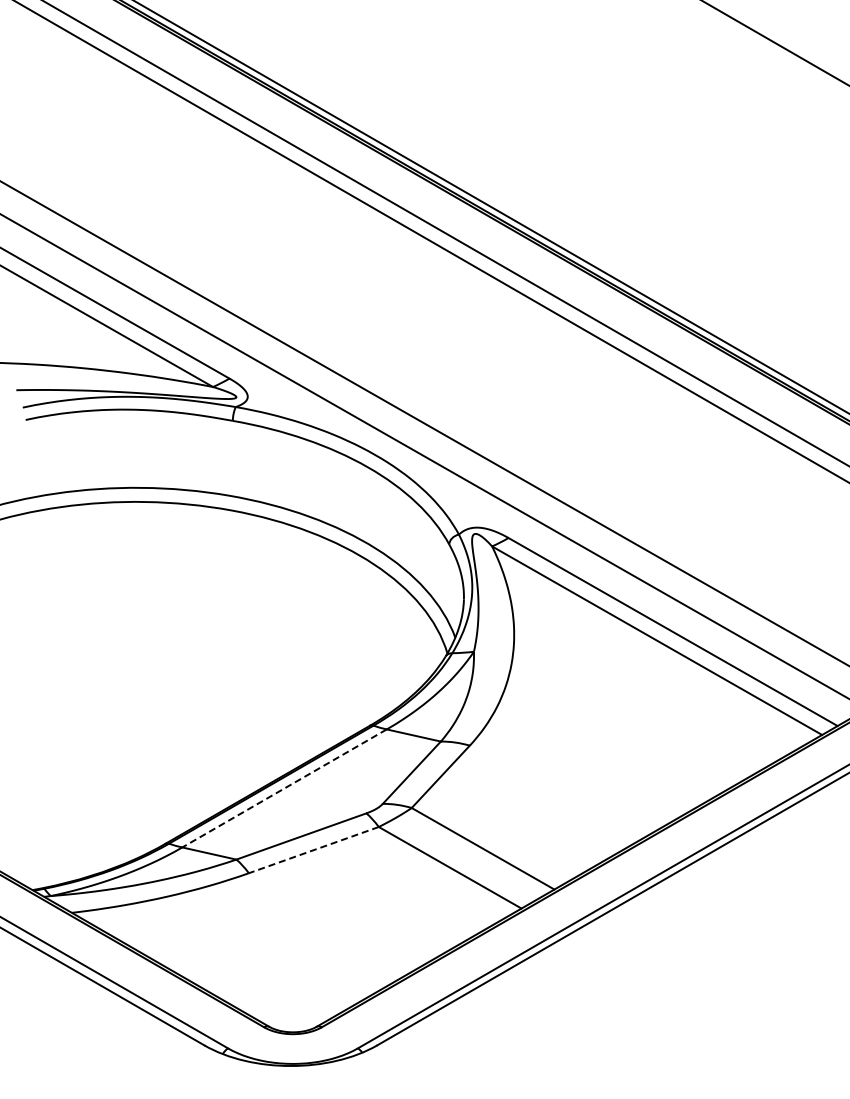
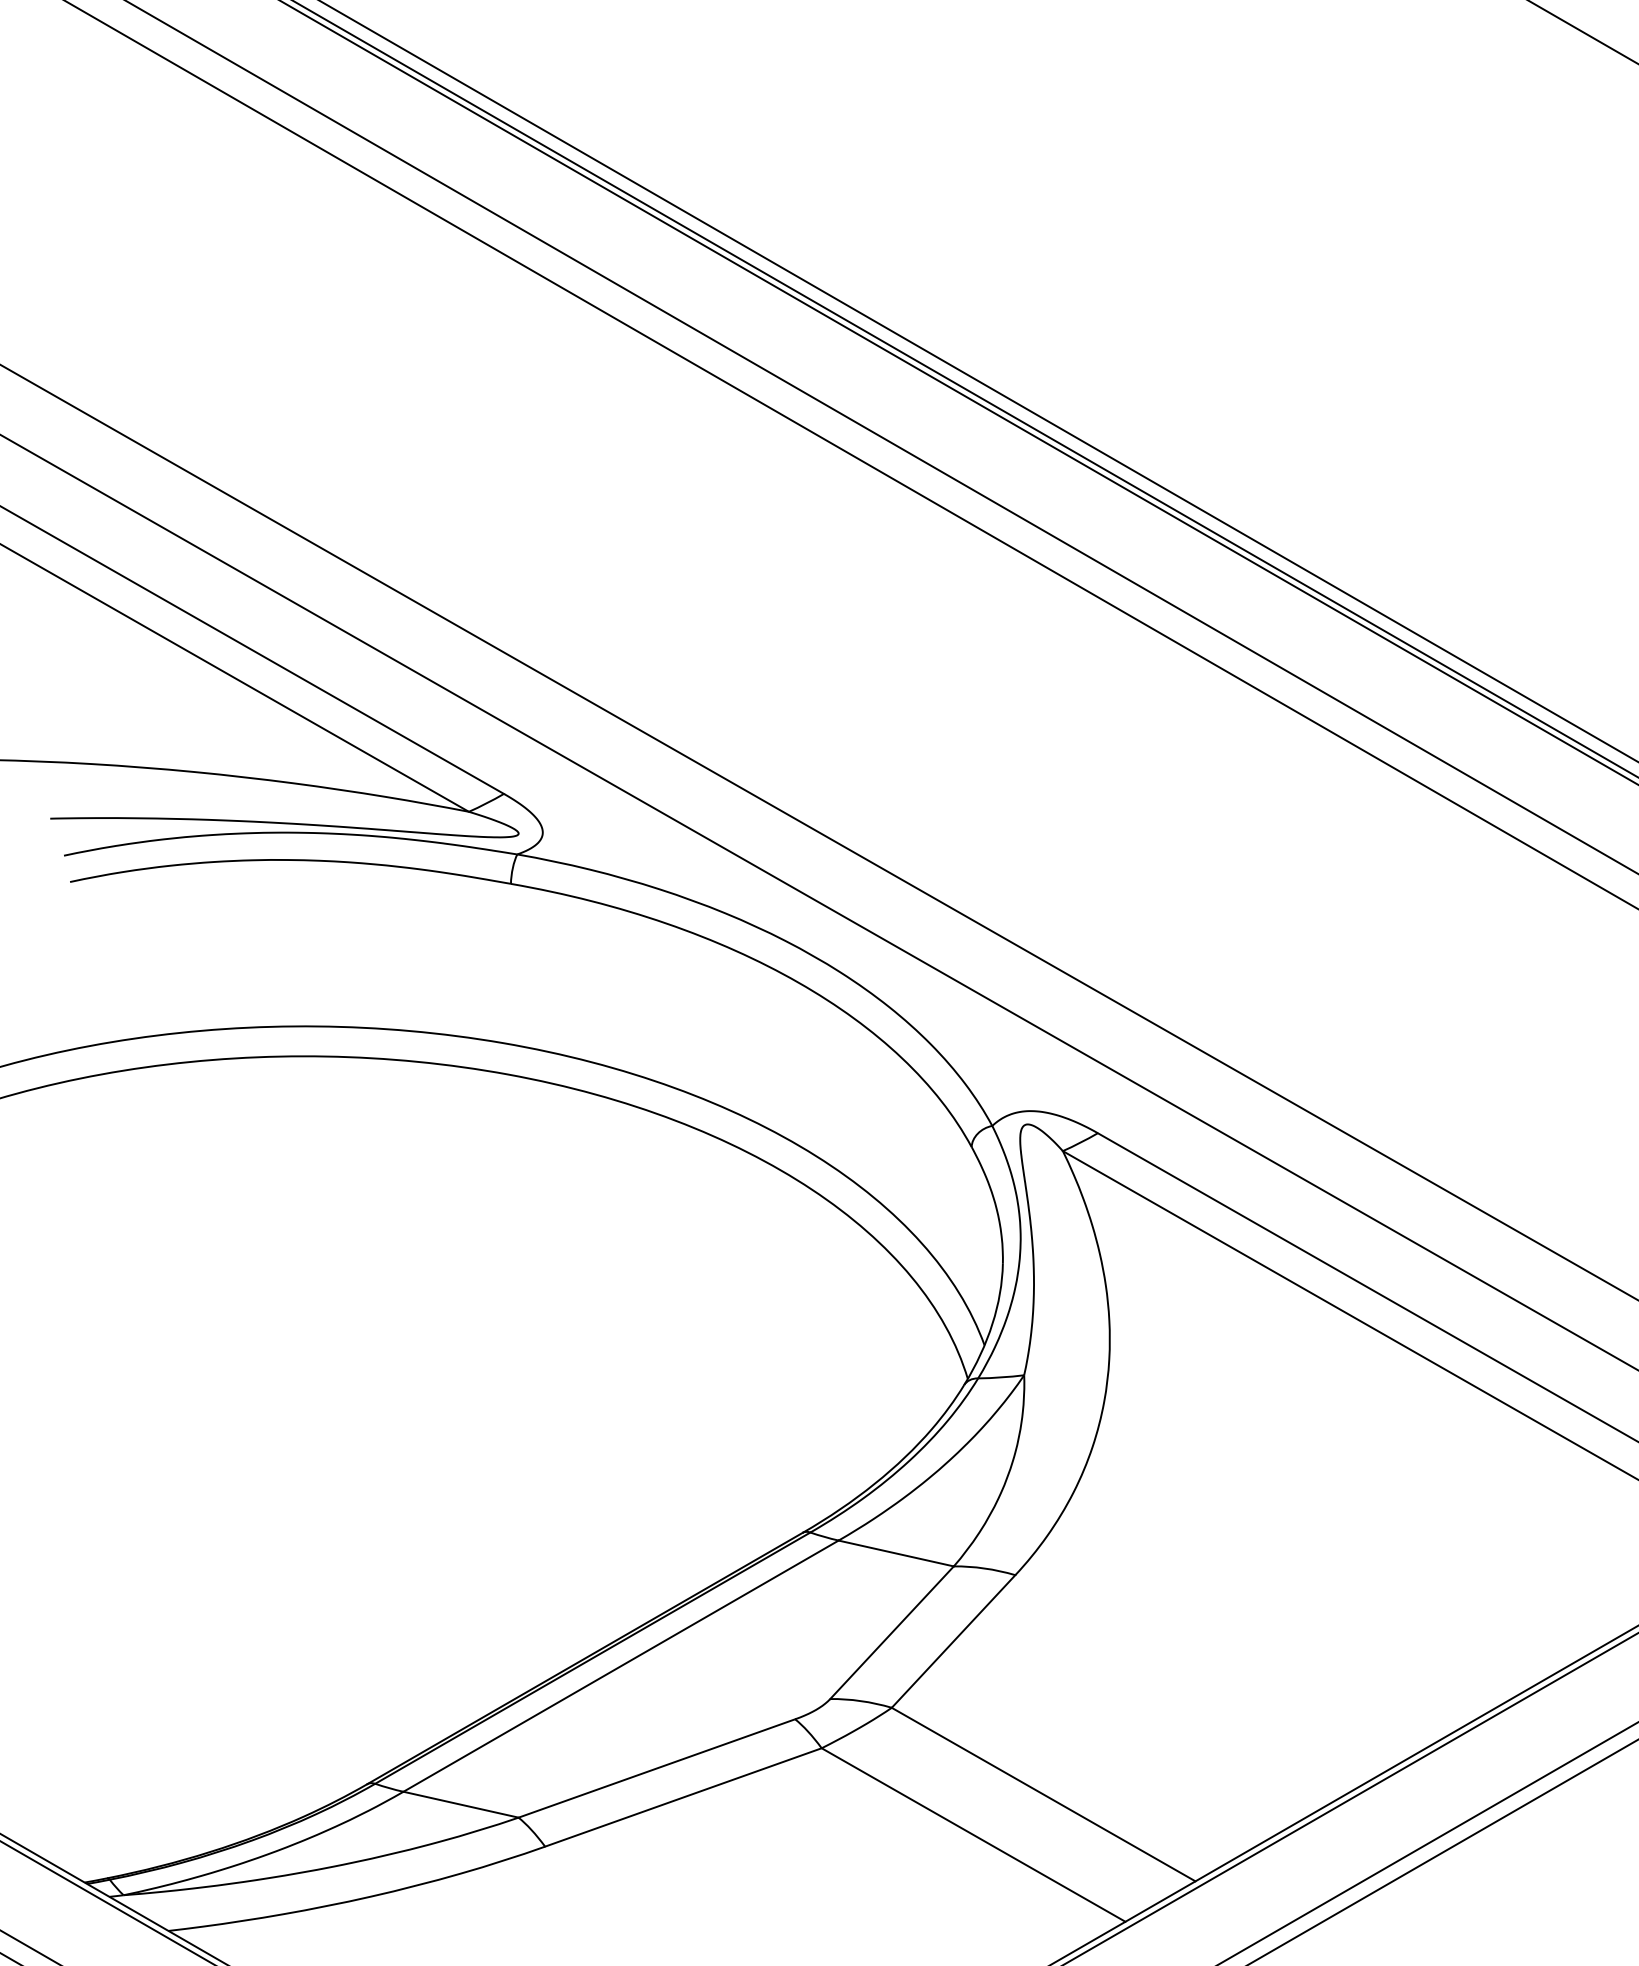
line: (284, 788) -> (620, 1666), dashed -> solid
line: (313, 850) -> (682, 1798), dashed -> solid

